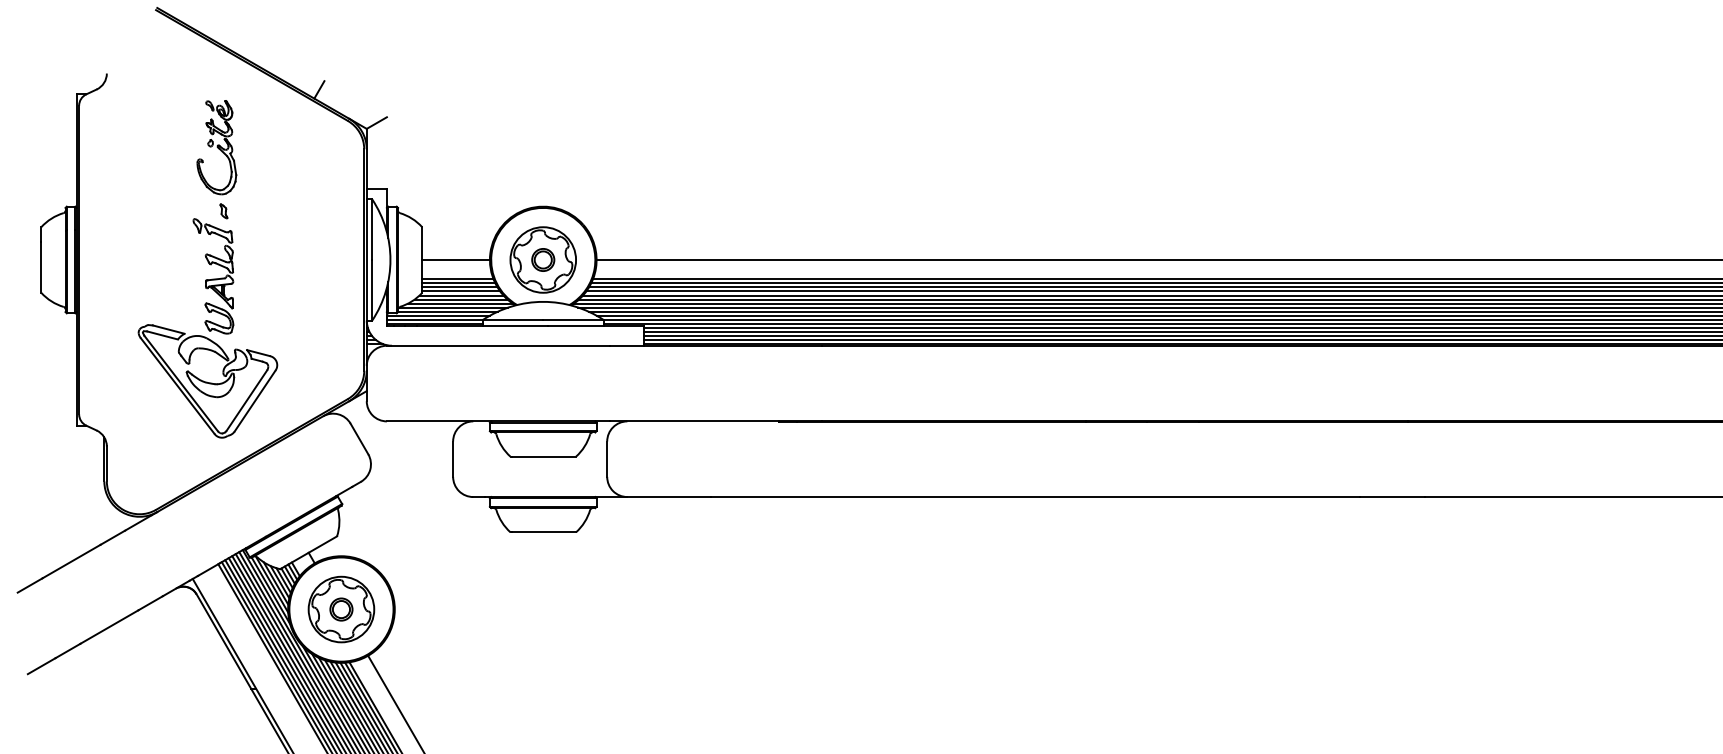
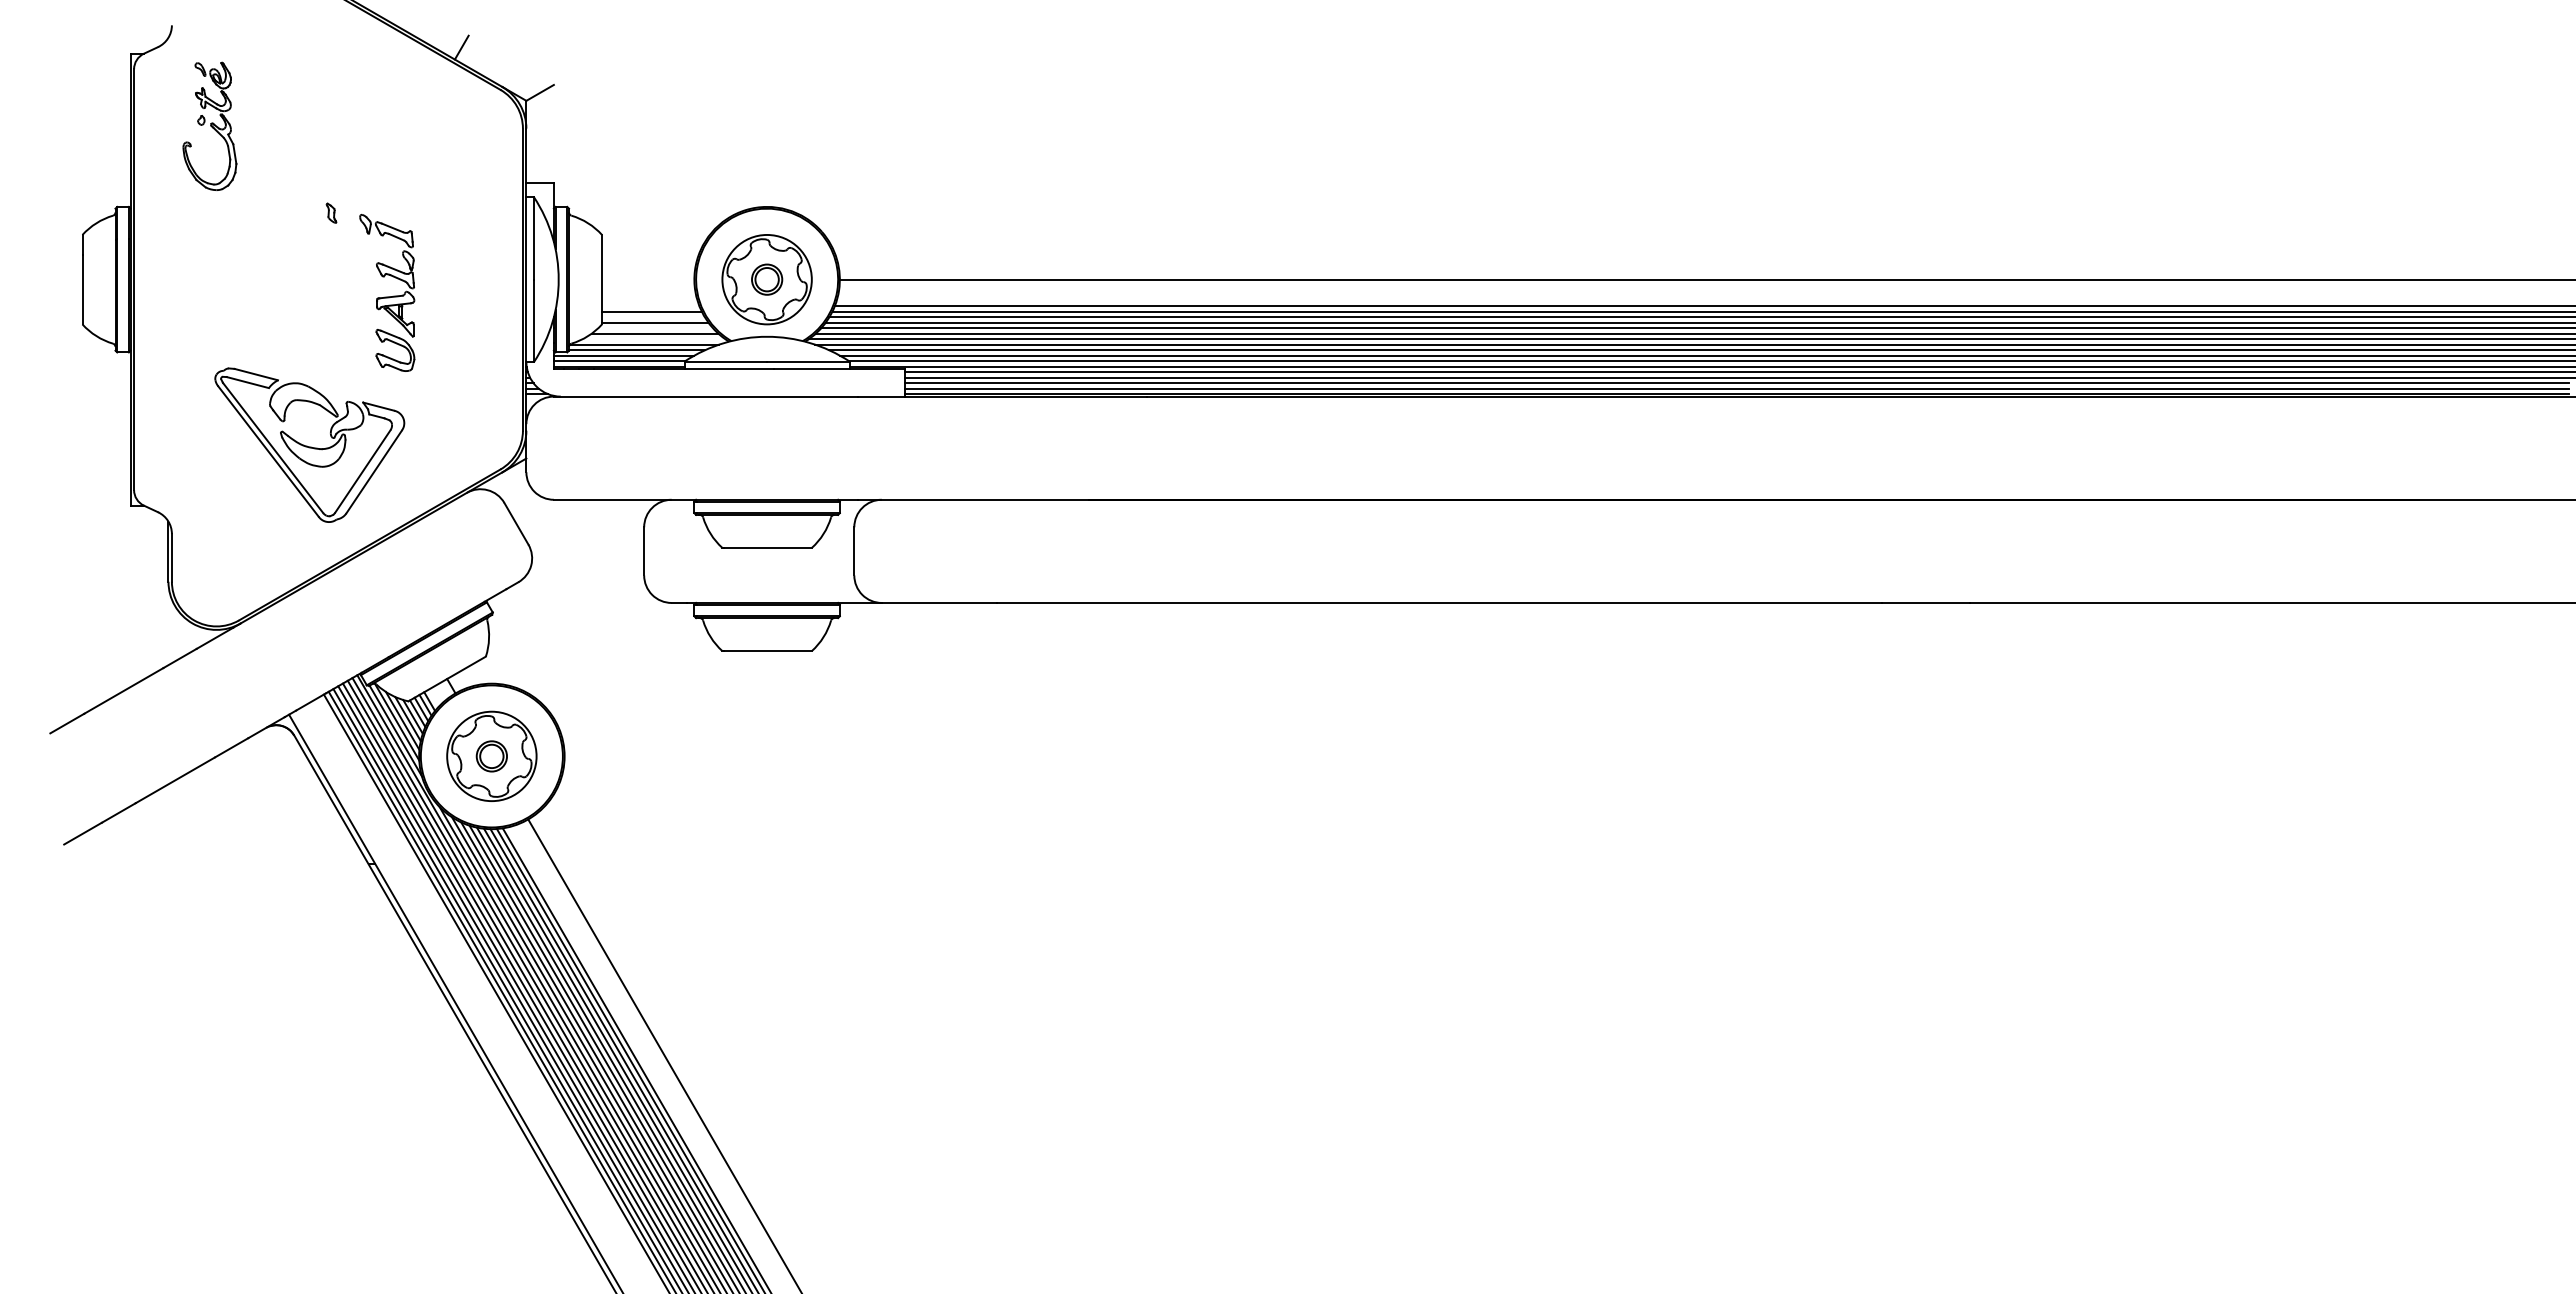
part: (216, 146) -> (209, 125), moved
line: (456, 259) -> (648, 279), removed
part: (213, 276) -> (387, 292), moved
line: (457, 279) -> (650, 306), removed
line: (459, 287) -> (653, 317), removed
line: (461, 295) -> (655, 328), removed
line: (459, 303) -> (653, 339), removed

